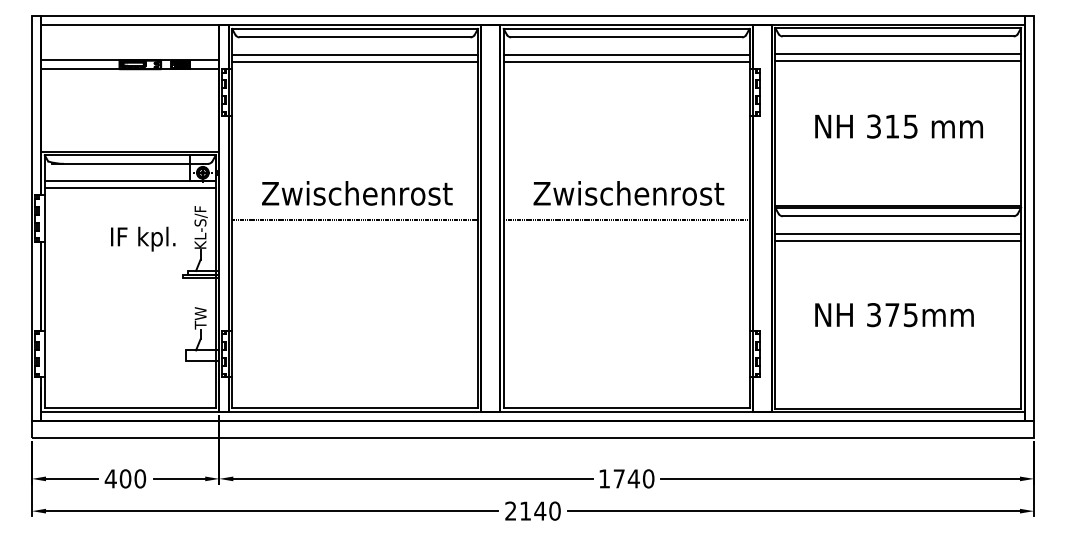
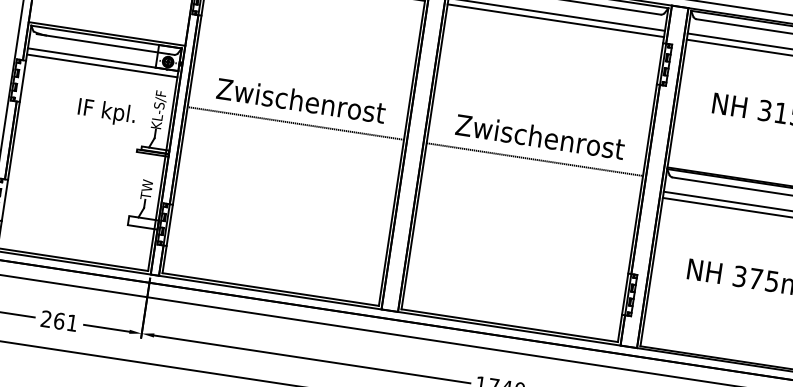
text: (125, 478) -> (59, 320), 400 -> 261

